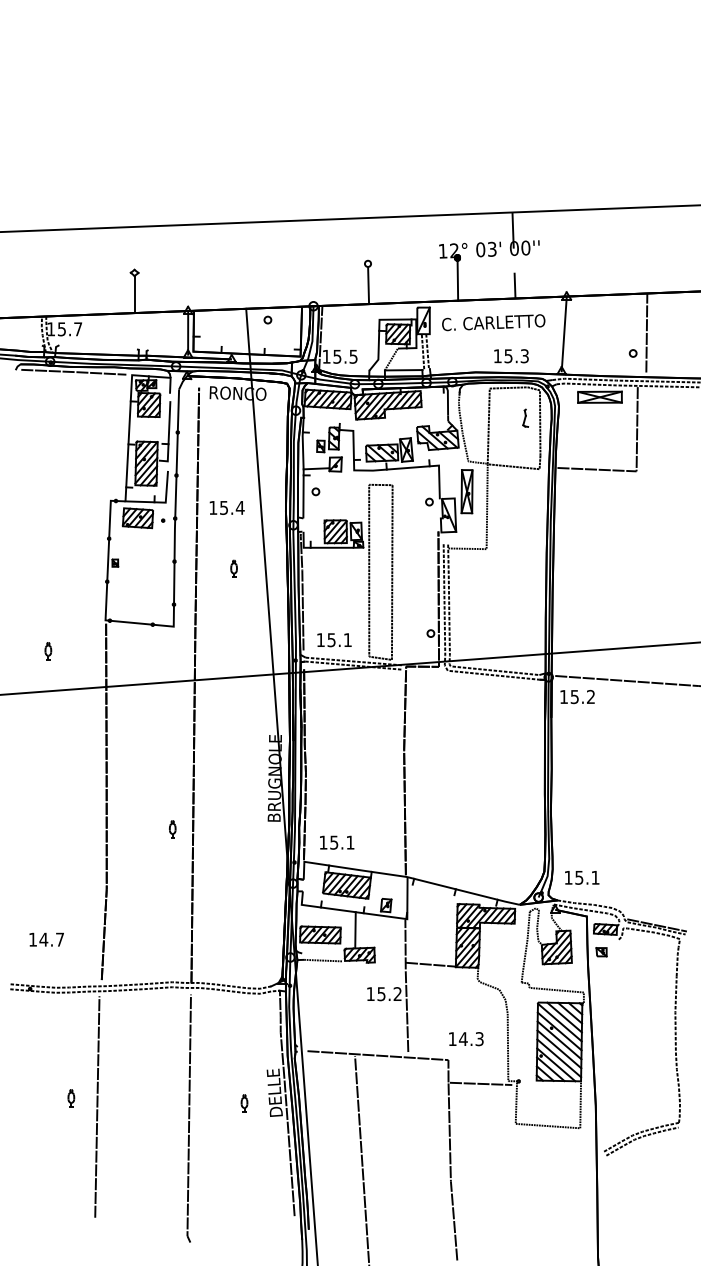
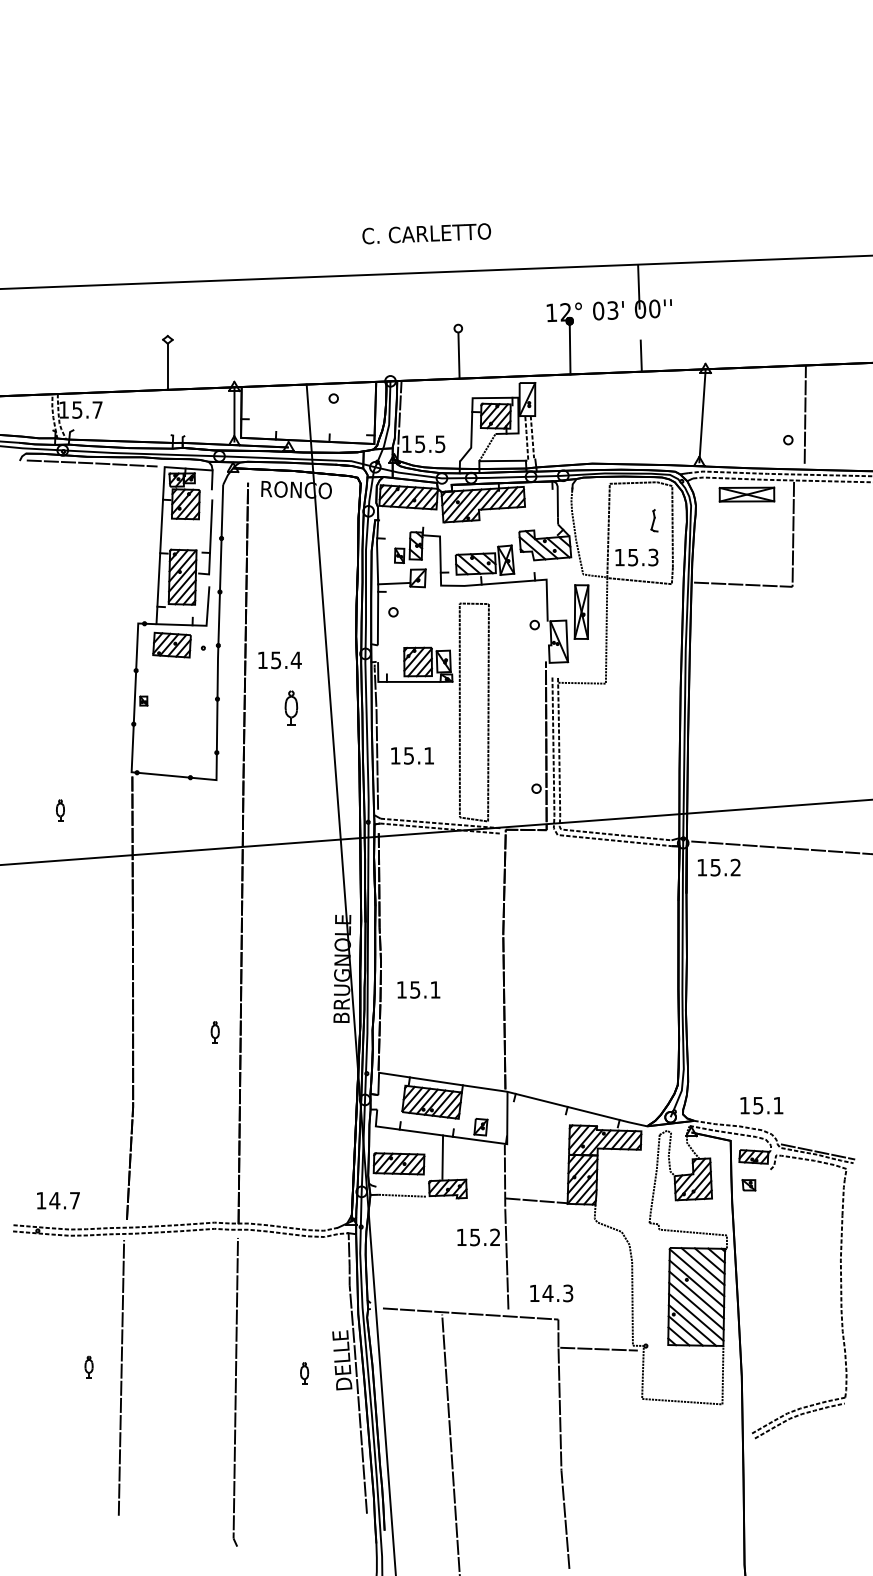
text: (493, 322) -> (426, 233), moved
text: (511, 356) -> (636, 557), moved
text: (226, 508) -> (279, 660), moved
part: (233, 569) -> (291, 708), size x1.6
text: (334, 639) -> (412, 755), moved
text: (336, 842) -> (418, 989), moved
text: (581, 877) -> (761, 1105), moved
text: (46, 939) -> (58, 1200), moved
text: (466, 1039) -> (551, 1293), moved

